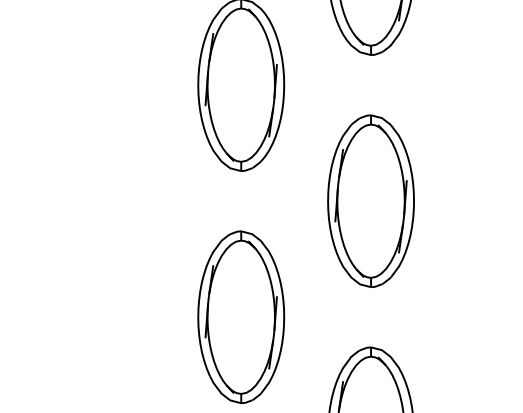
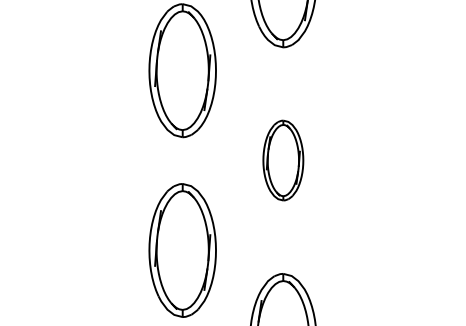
part: (371, 201) -> (283, 160), size x0.6

